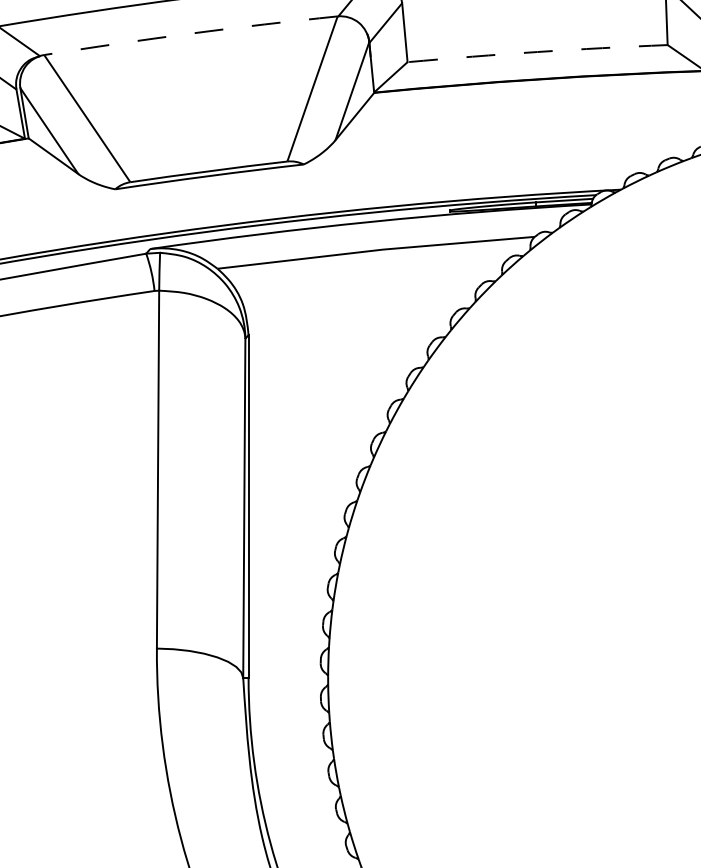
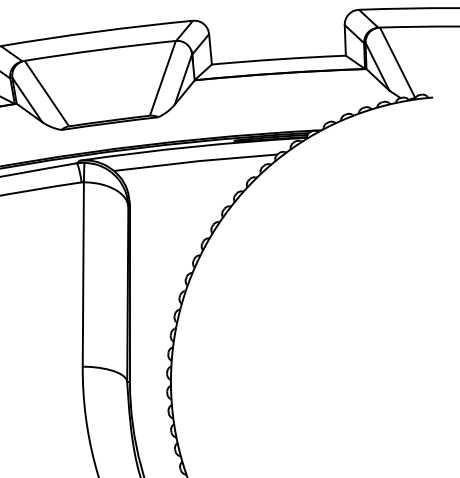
arc: (191, 33) -> (100, 49), dashed -> solid
arc: (536, 52) -> (278, 59), dashed -> solid

